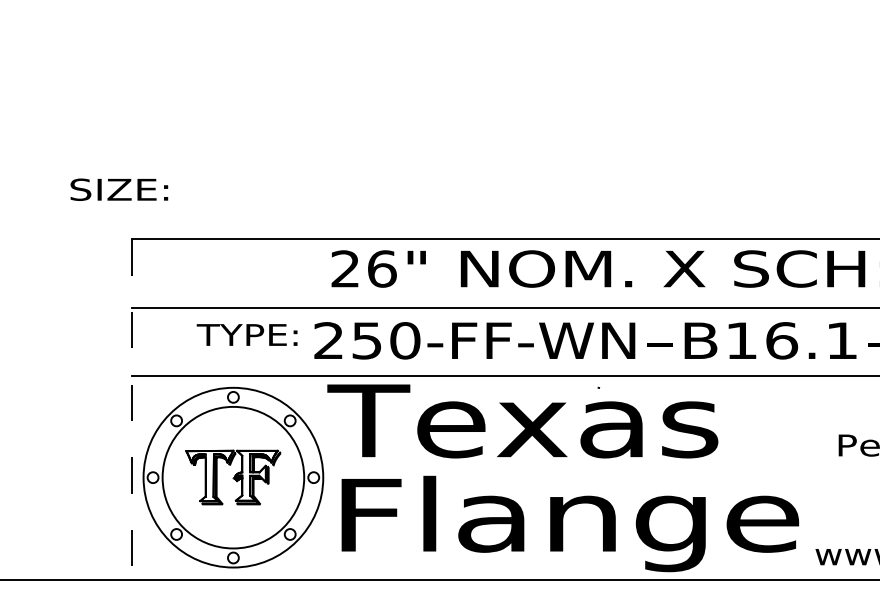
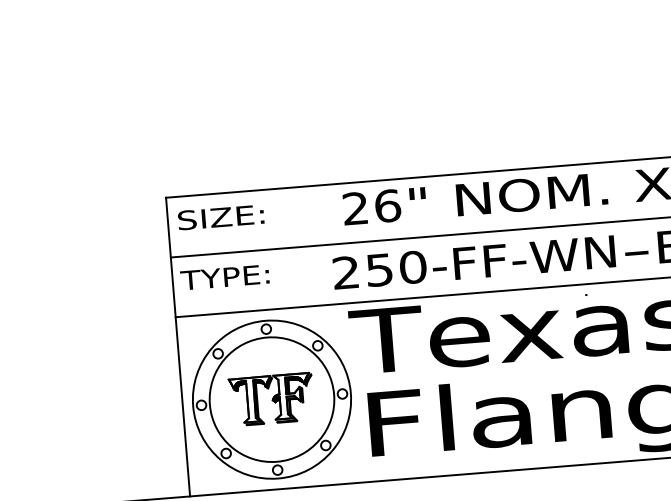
text: (119, 189) -> (221, 217), moved
text: (246, 334) -> (224, 277), moved
line: (131, 410) -> (177, 347), dashed -> solid

